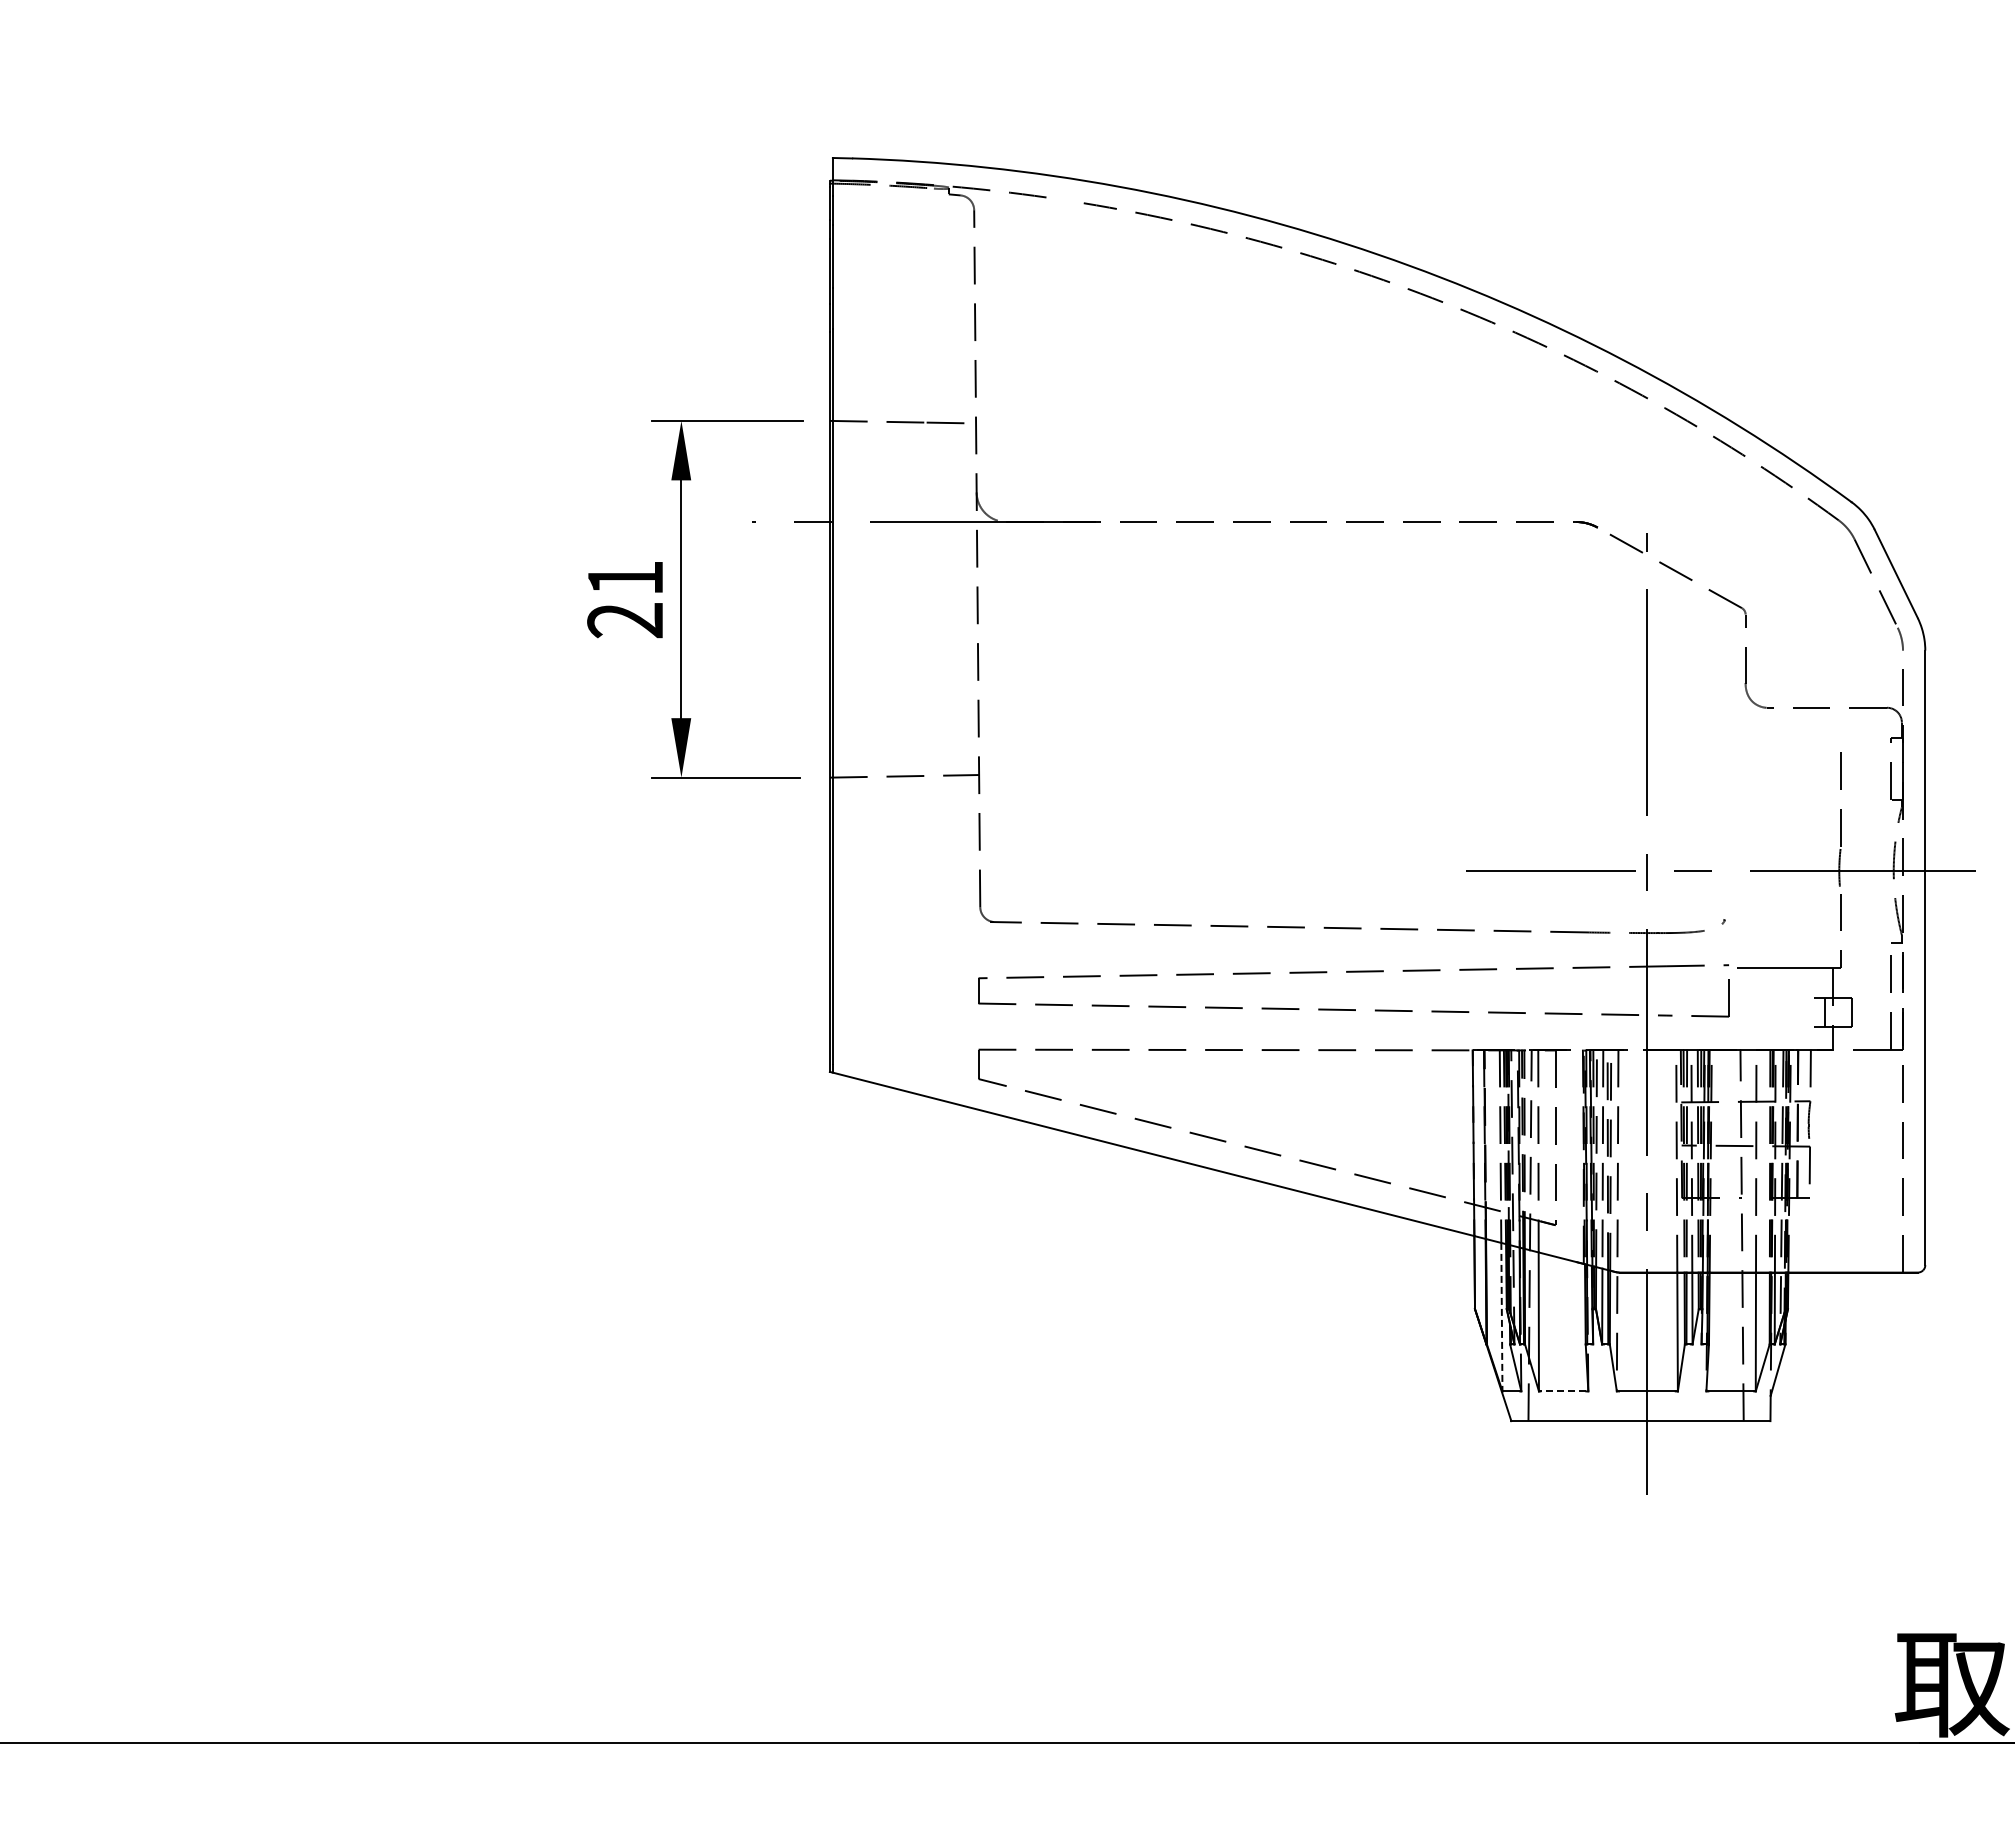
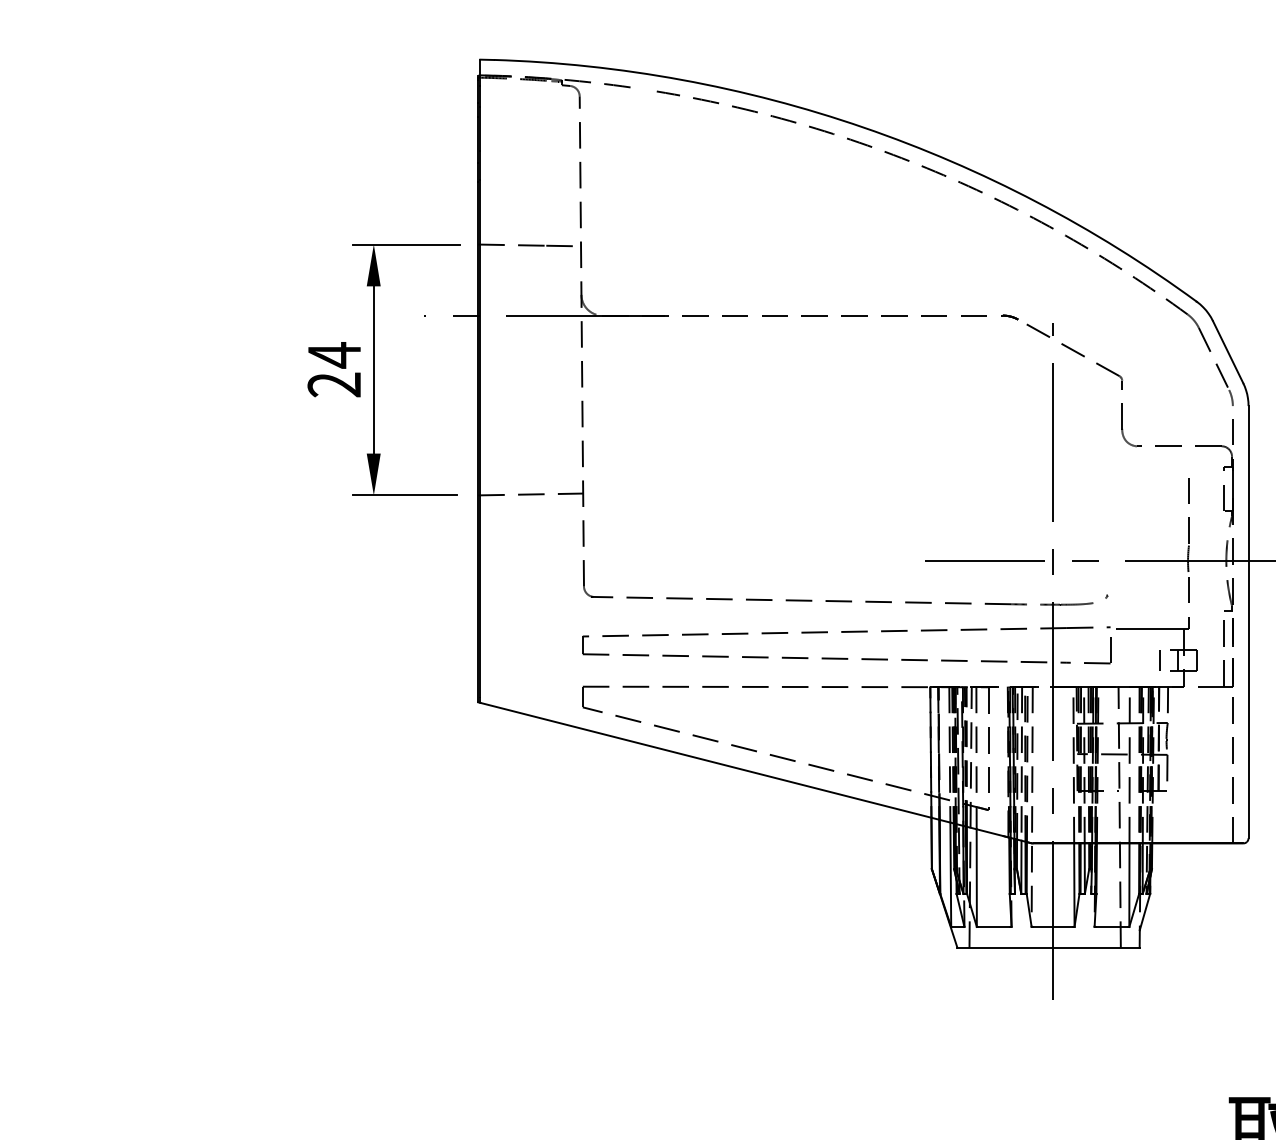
text: (625, 578) -> (334, 355), 21 -> 24
line: (1798, 1012) -> (1159, 660), added
line: (1501, 1317) -> (950, 875), dashed -> solid
line: (1563, 1391) -> (994, 927), dashed -> solid

